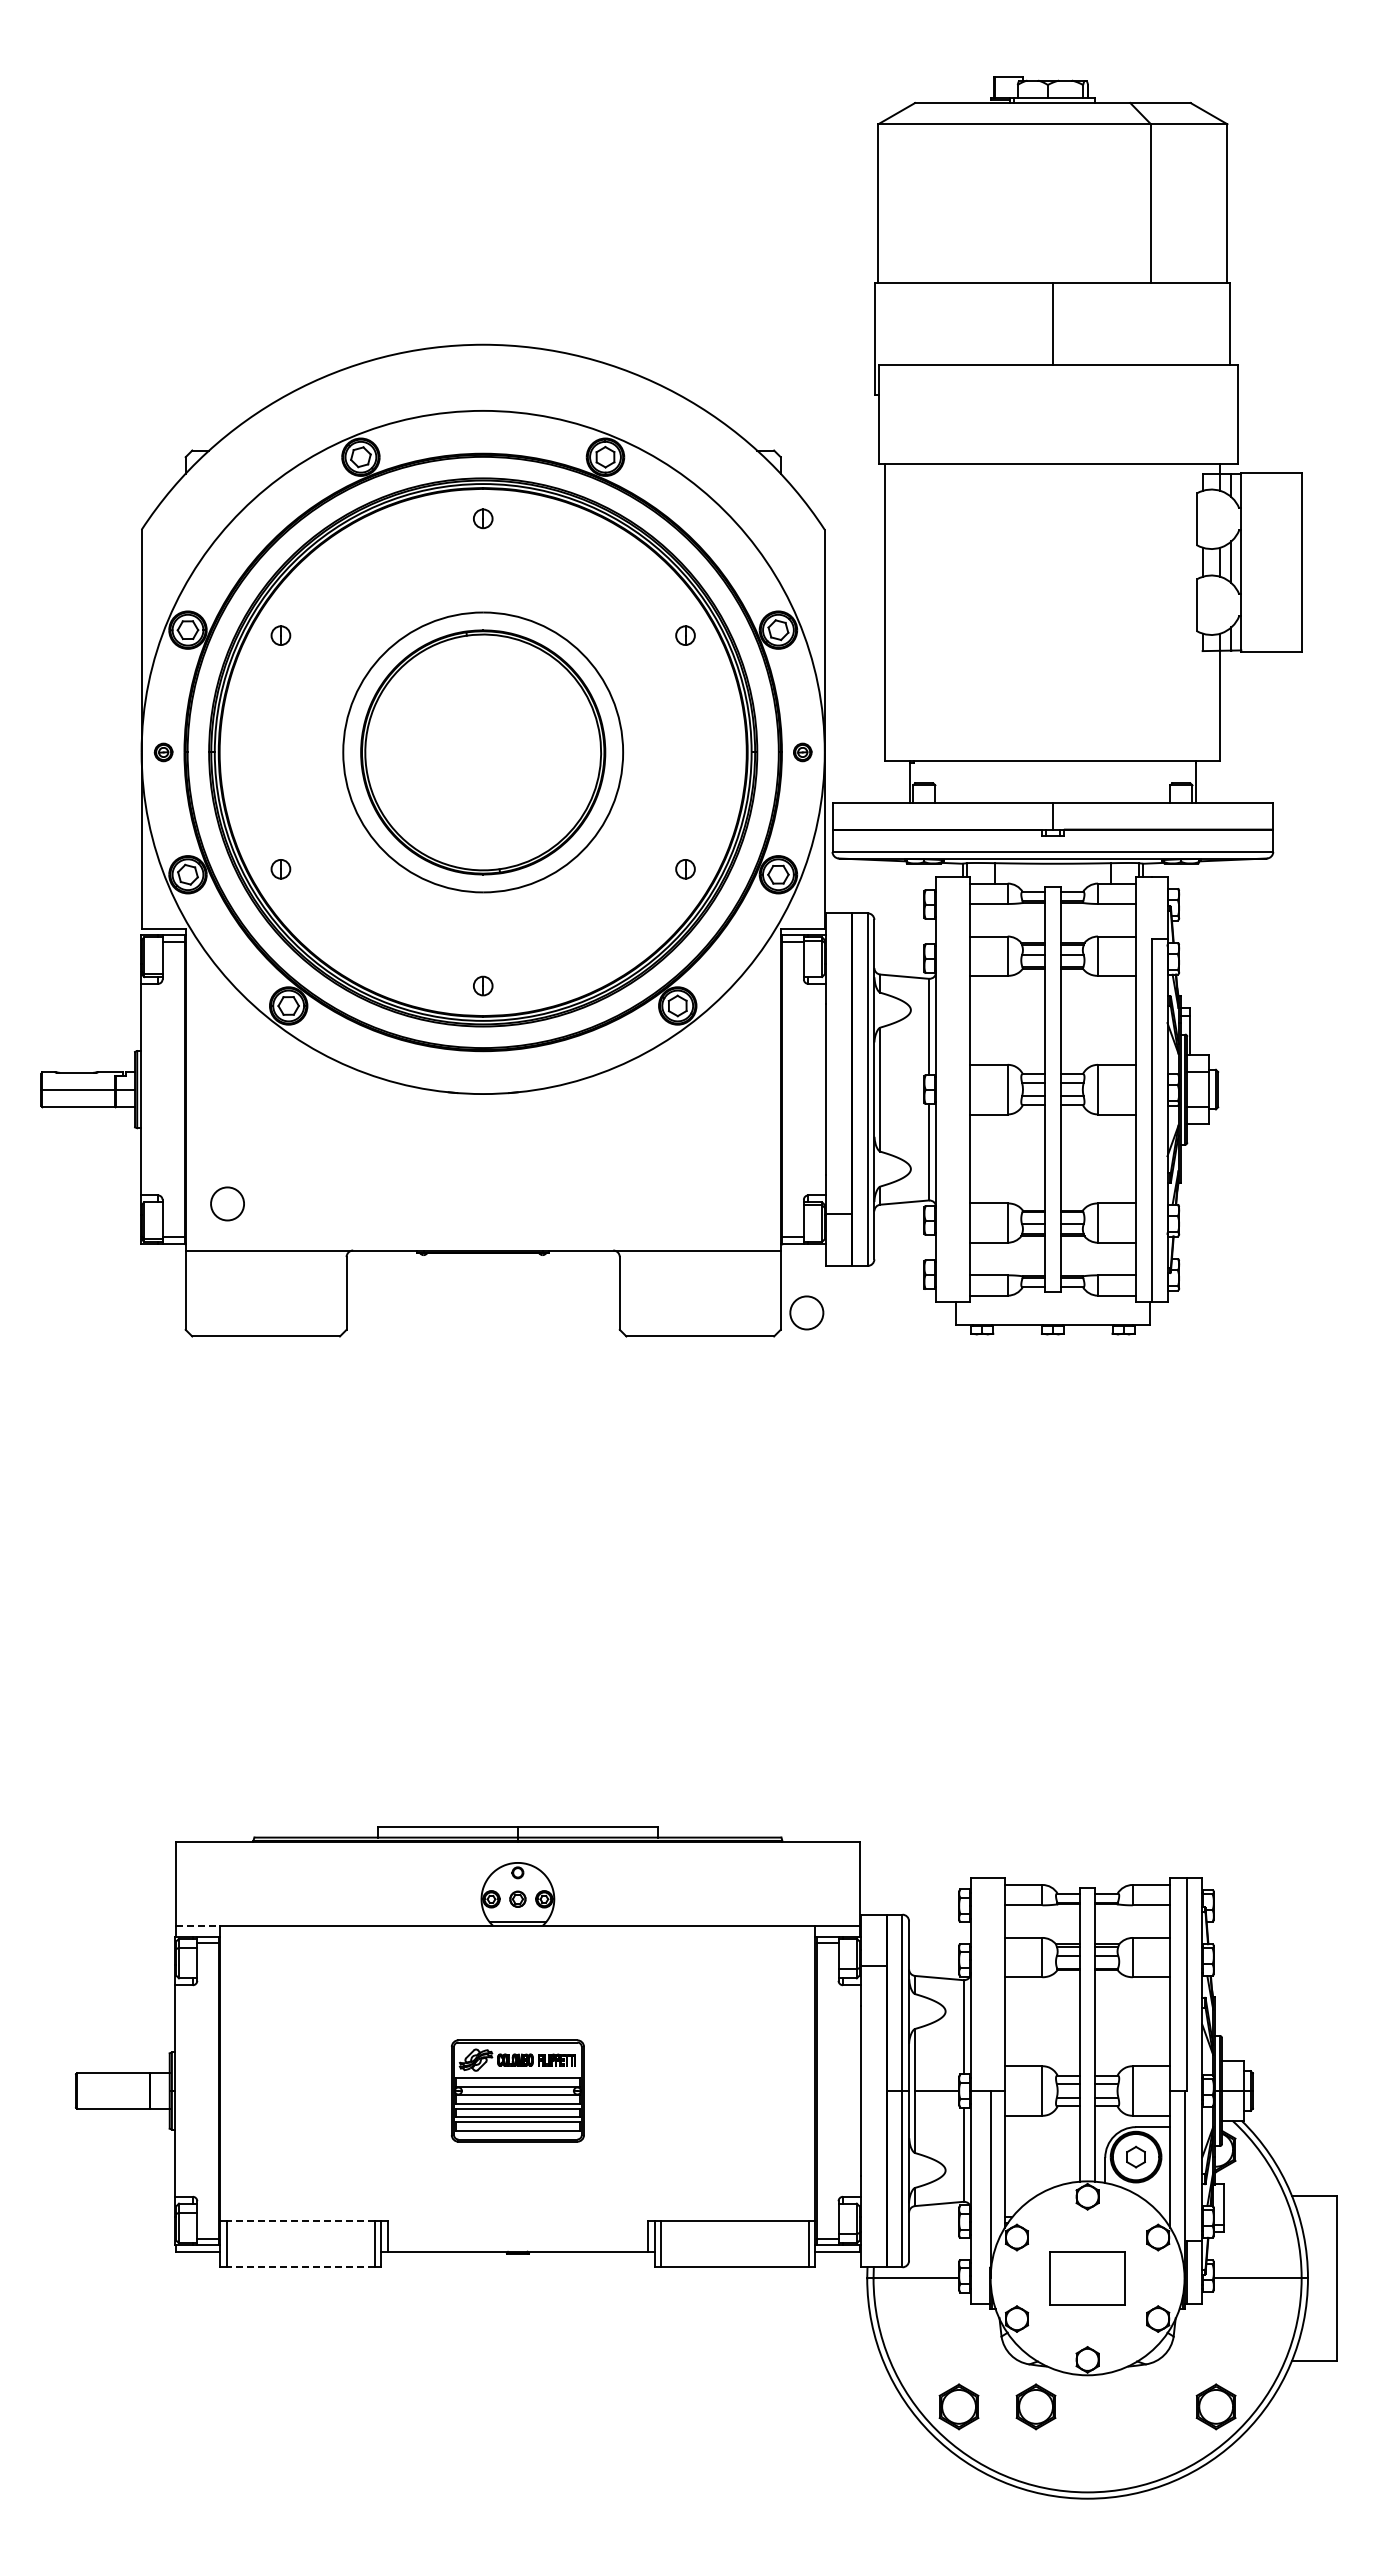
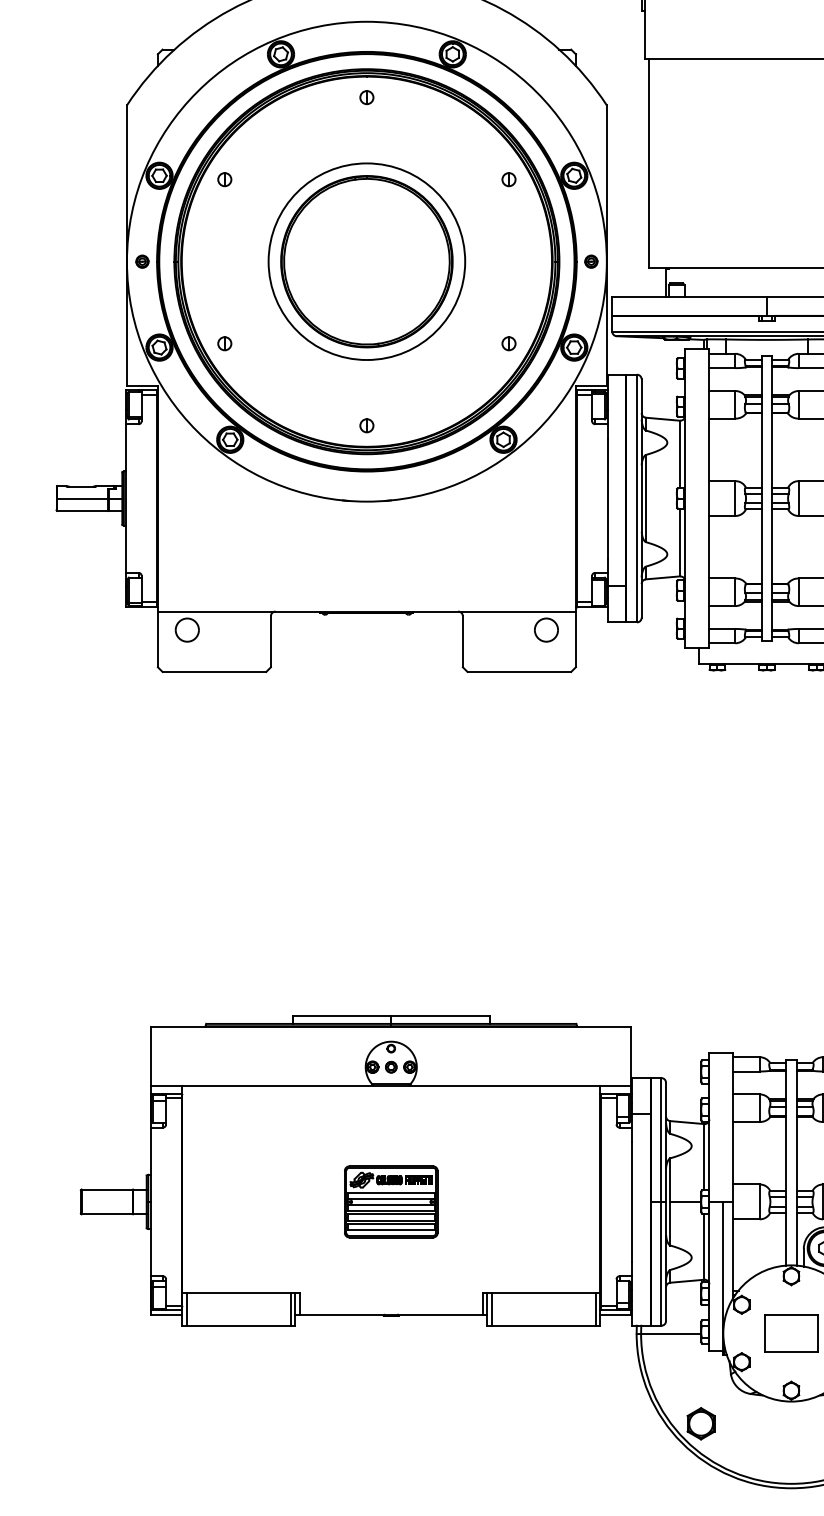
part: (227, 1203) -> (187, 629), moved
part: (806, 1312) -> (546, 629), moved
line: (198, 1925) -> (166, 1085), dashed -> solid
line: (300, 2221) -> (238, 1293), dashed -> solid
line: (300, 2267) -> (238, 1325), dashed -> solid
part: (1035, 2406) -> (754, 1423), removed

